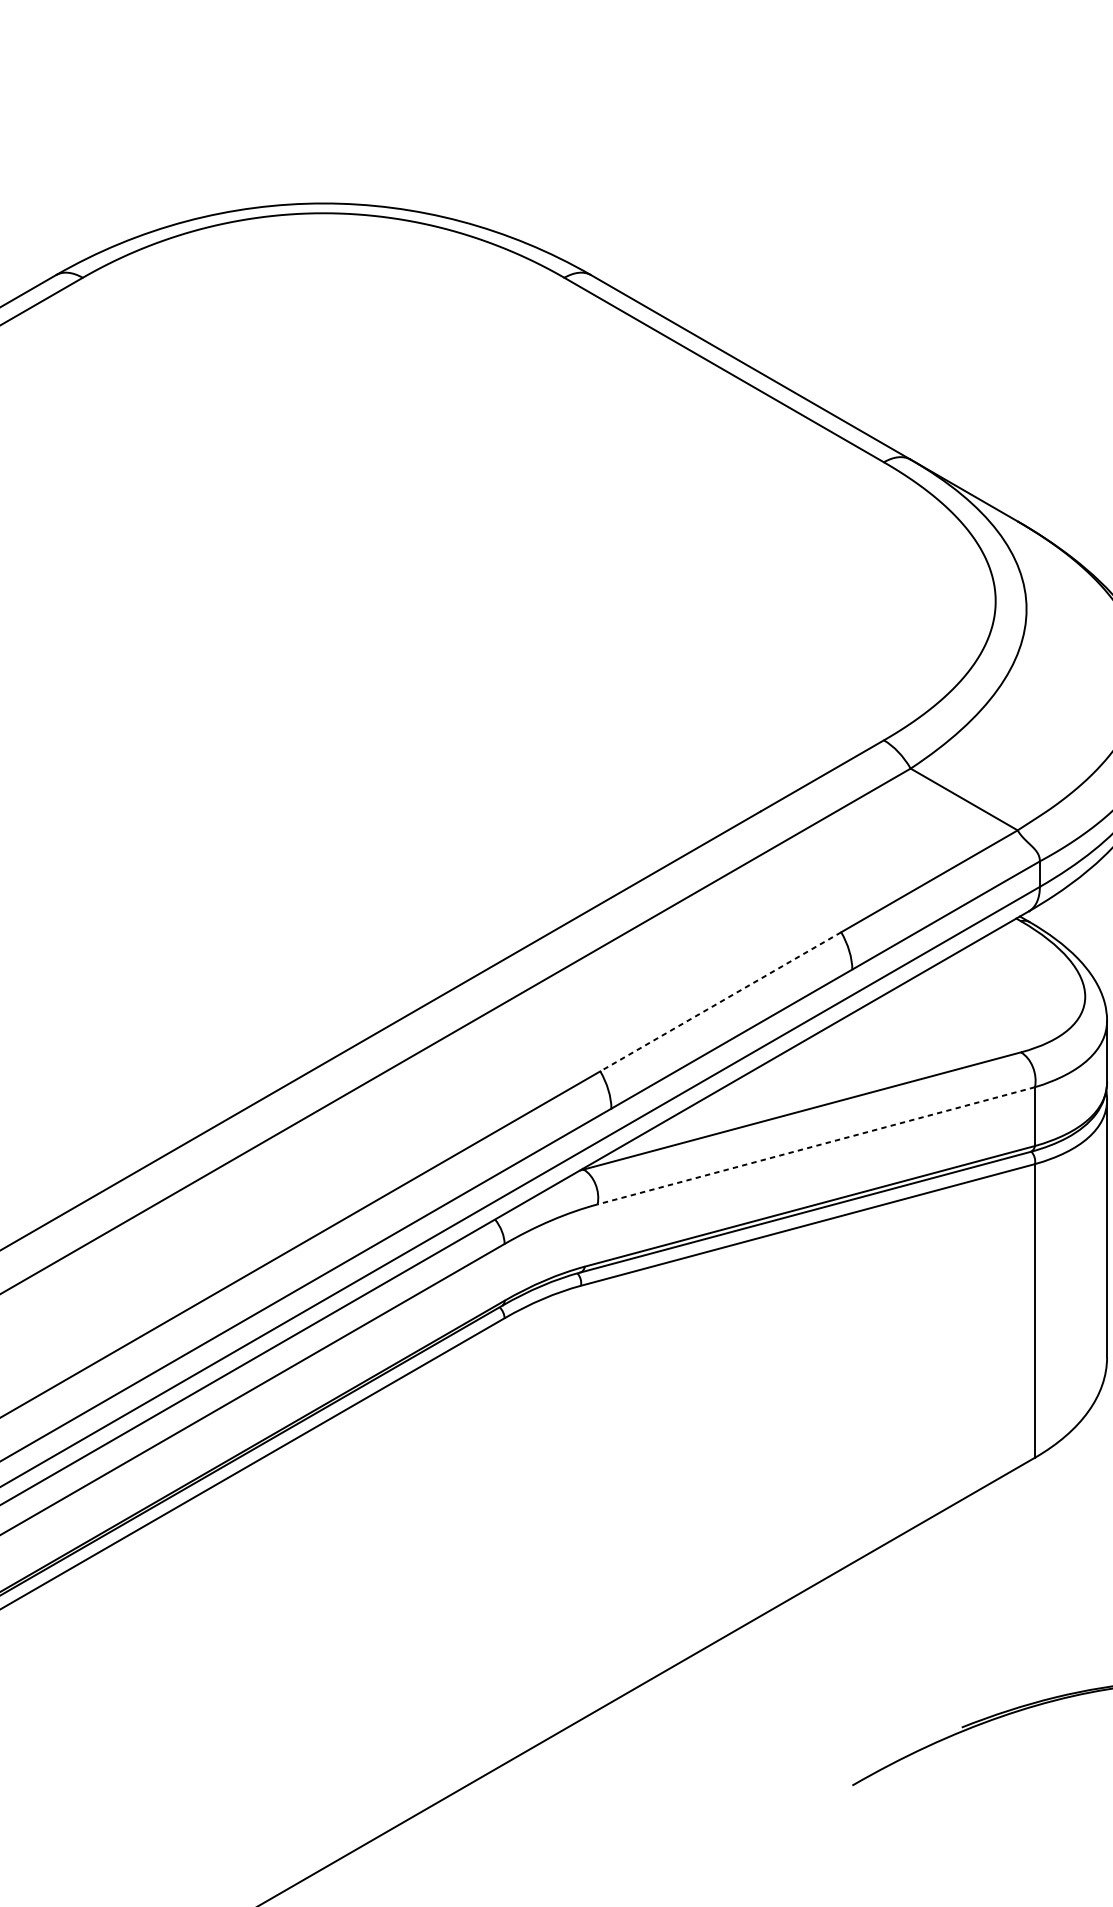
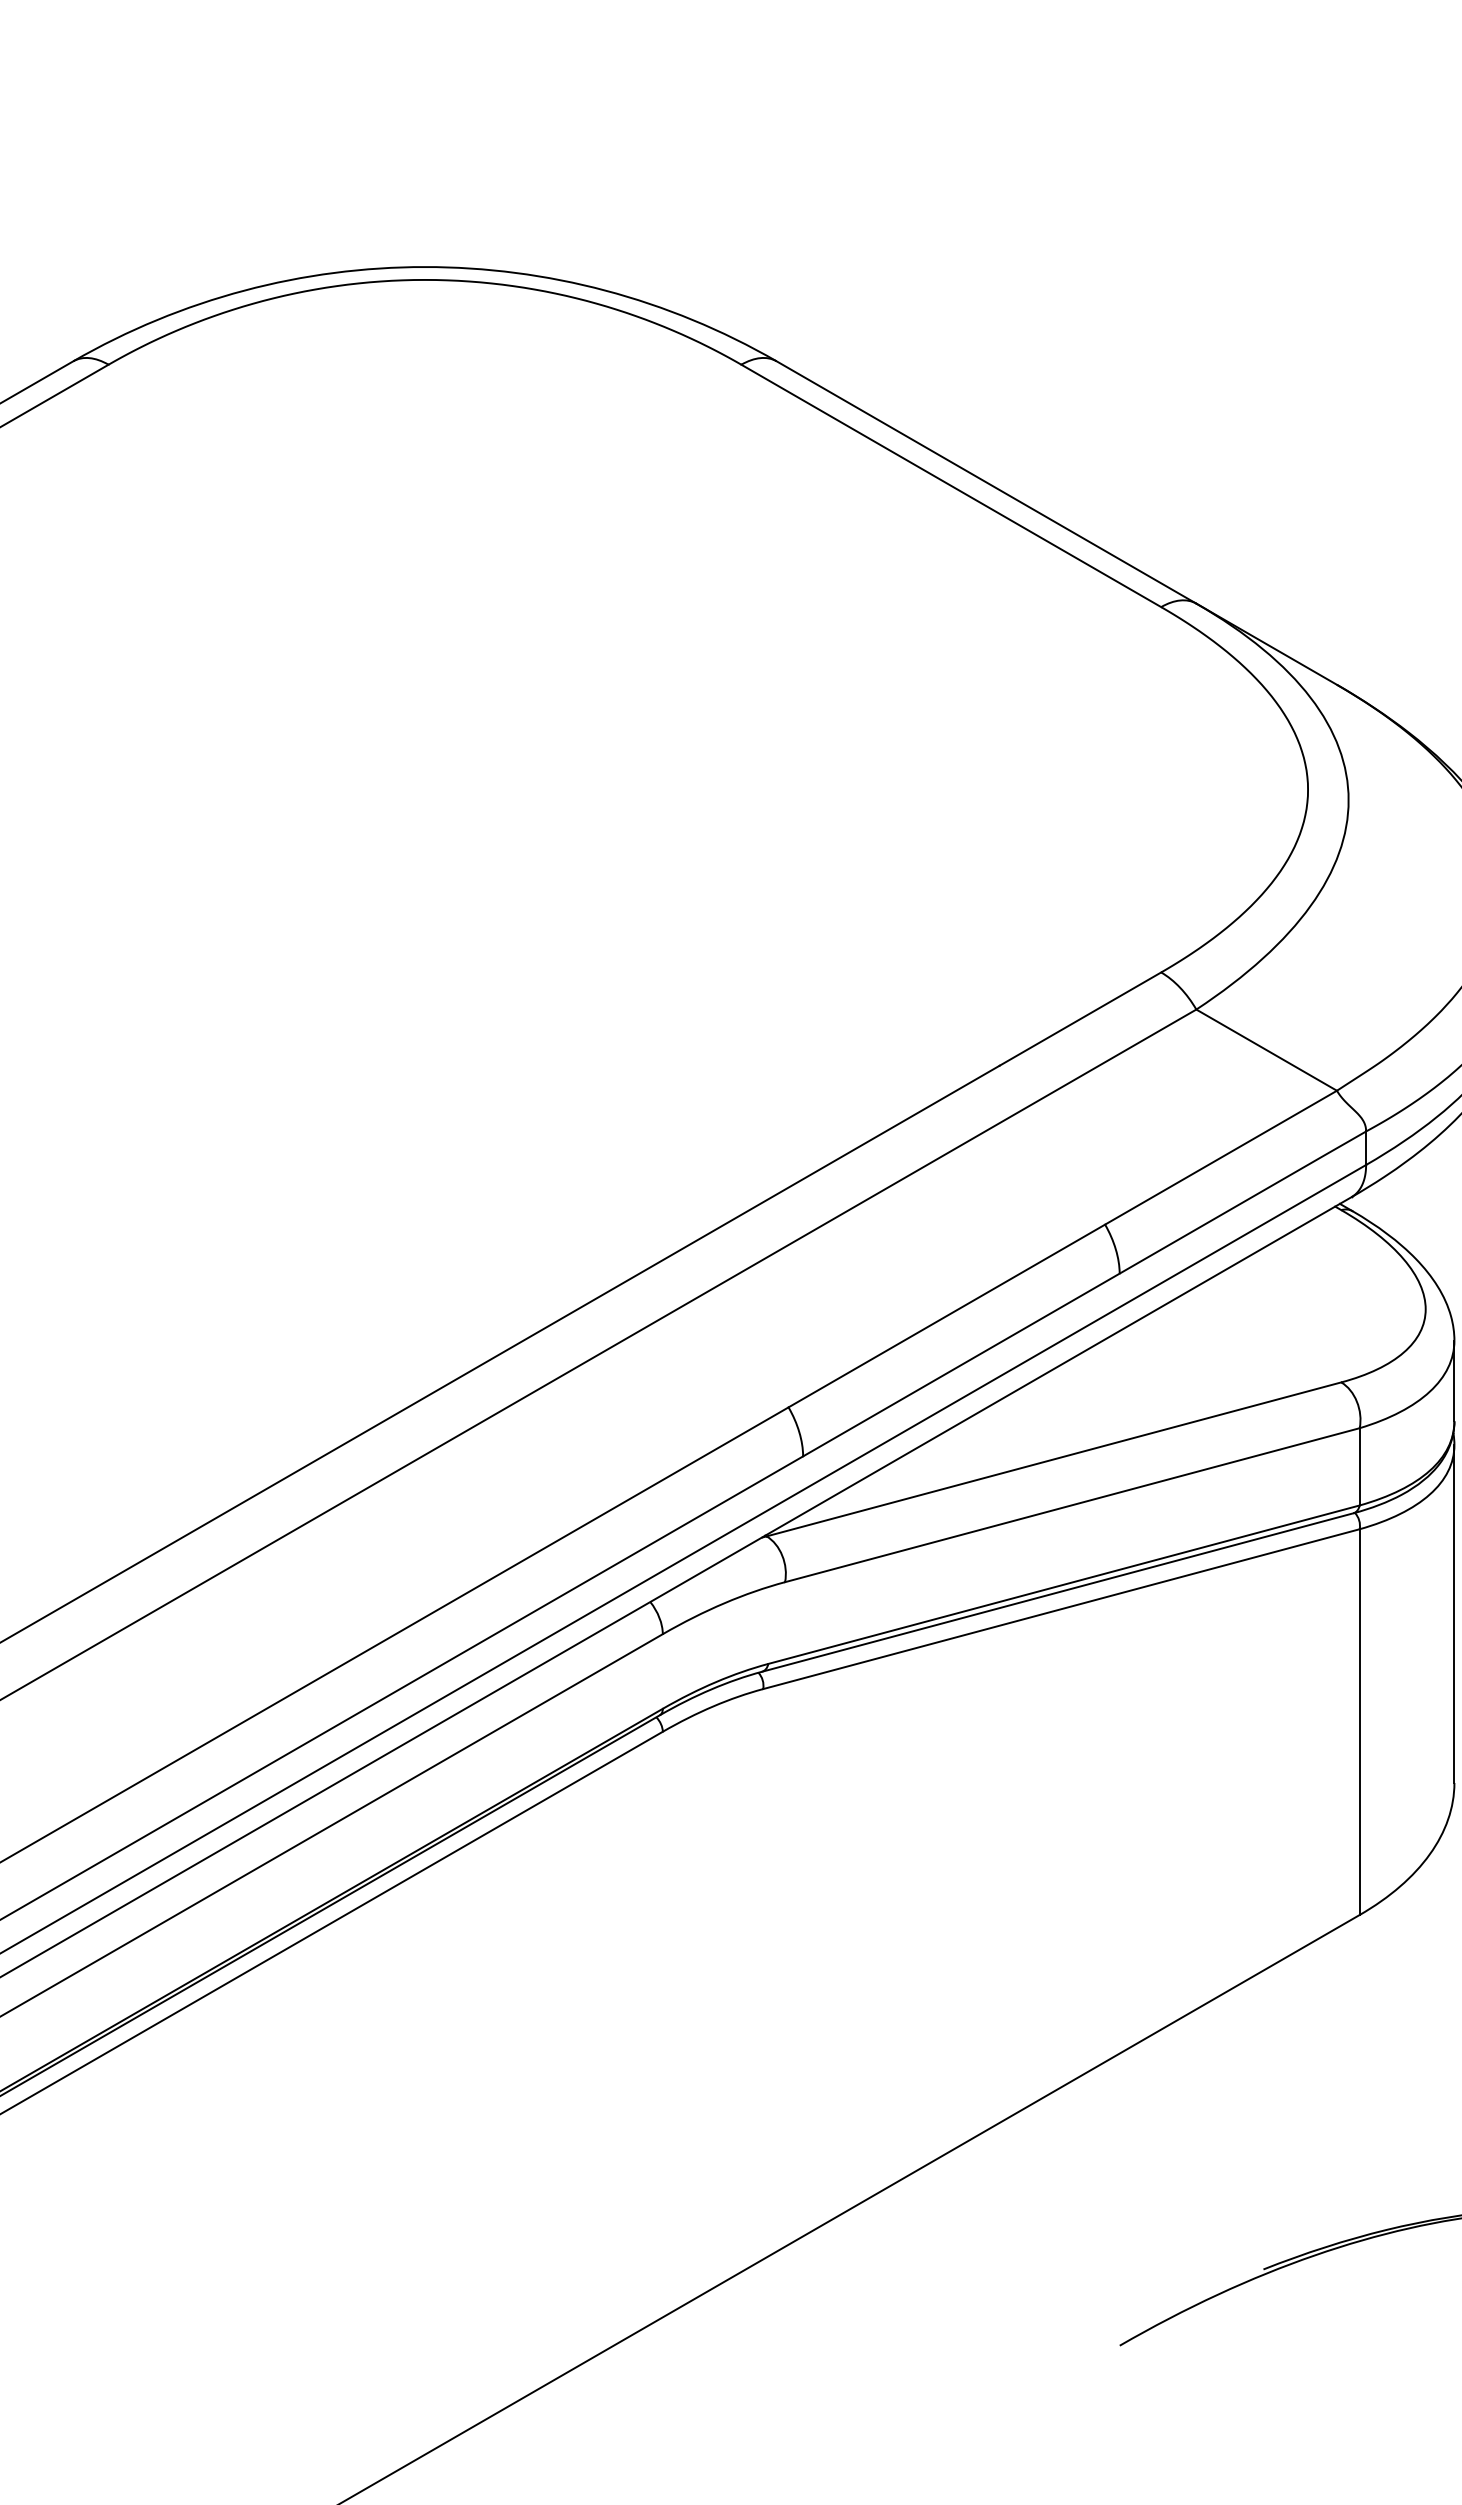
line: (720, 1002) -> (946, 1316), dashed -> solid
line: (815, 1146) -> (1071, 1505), dashed -> solid

